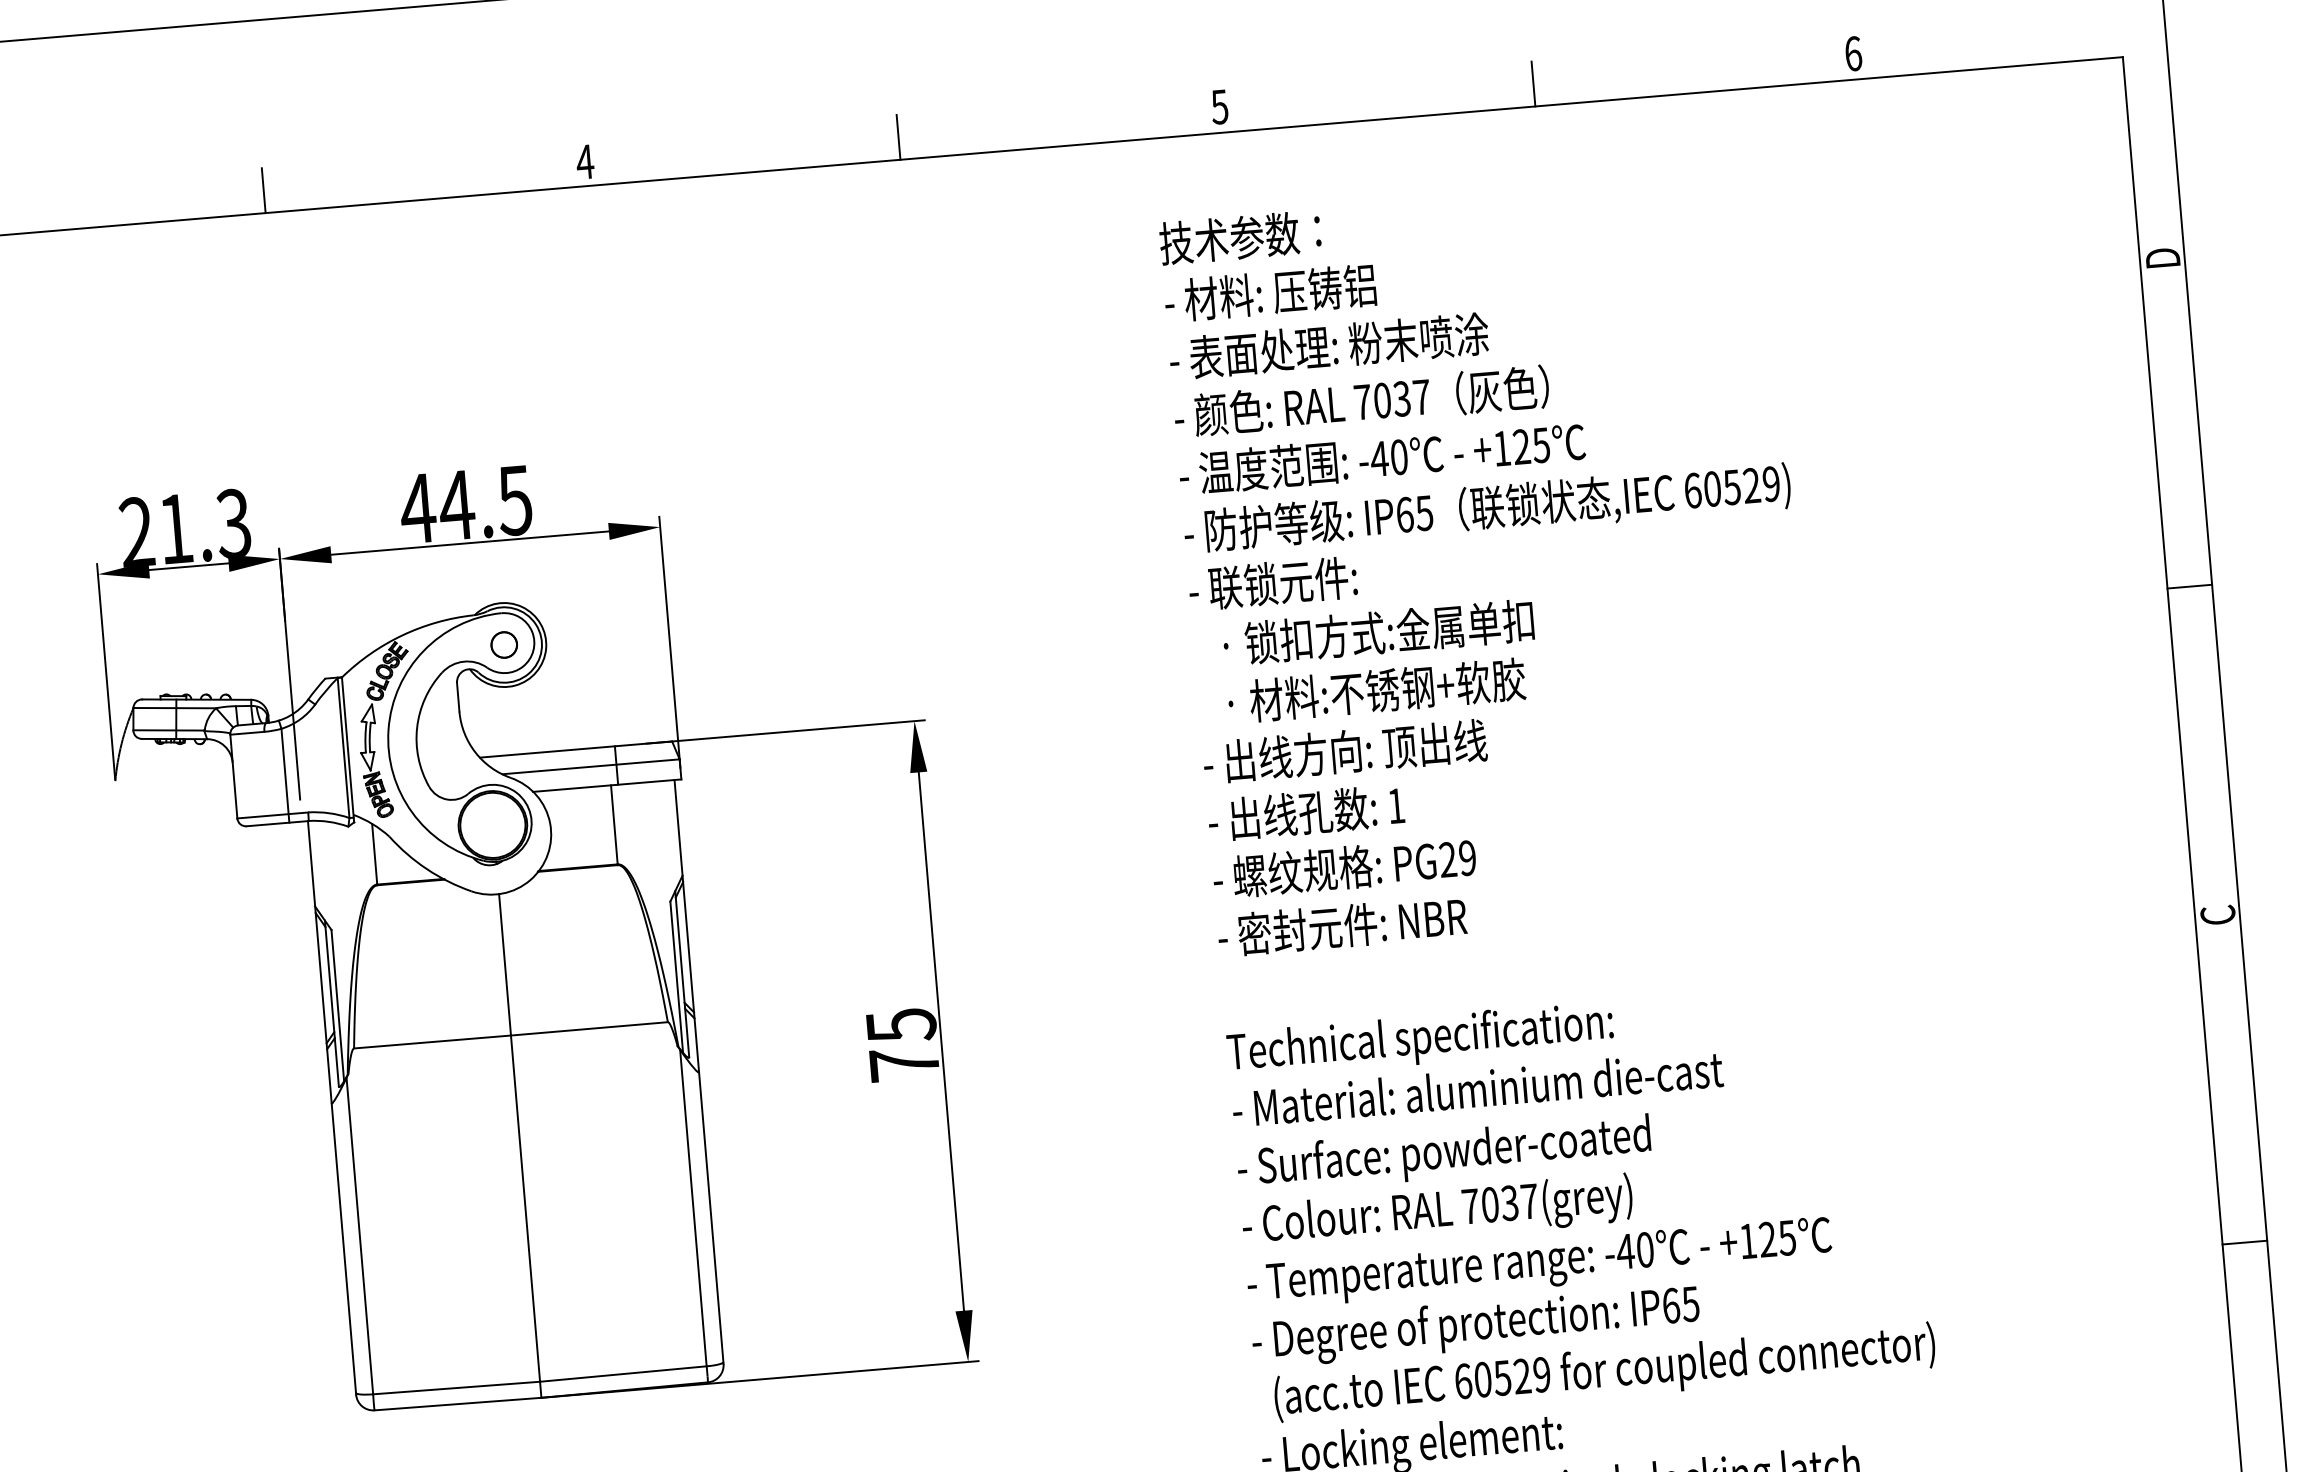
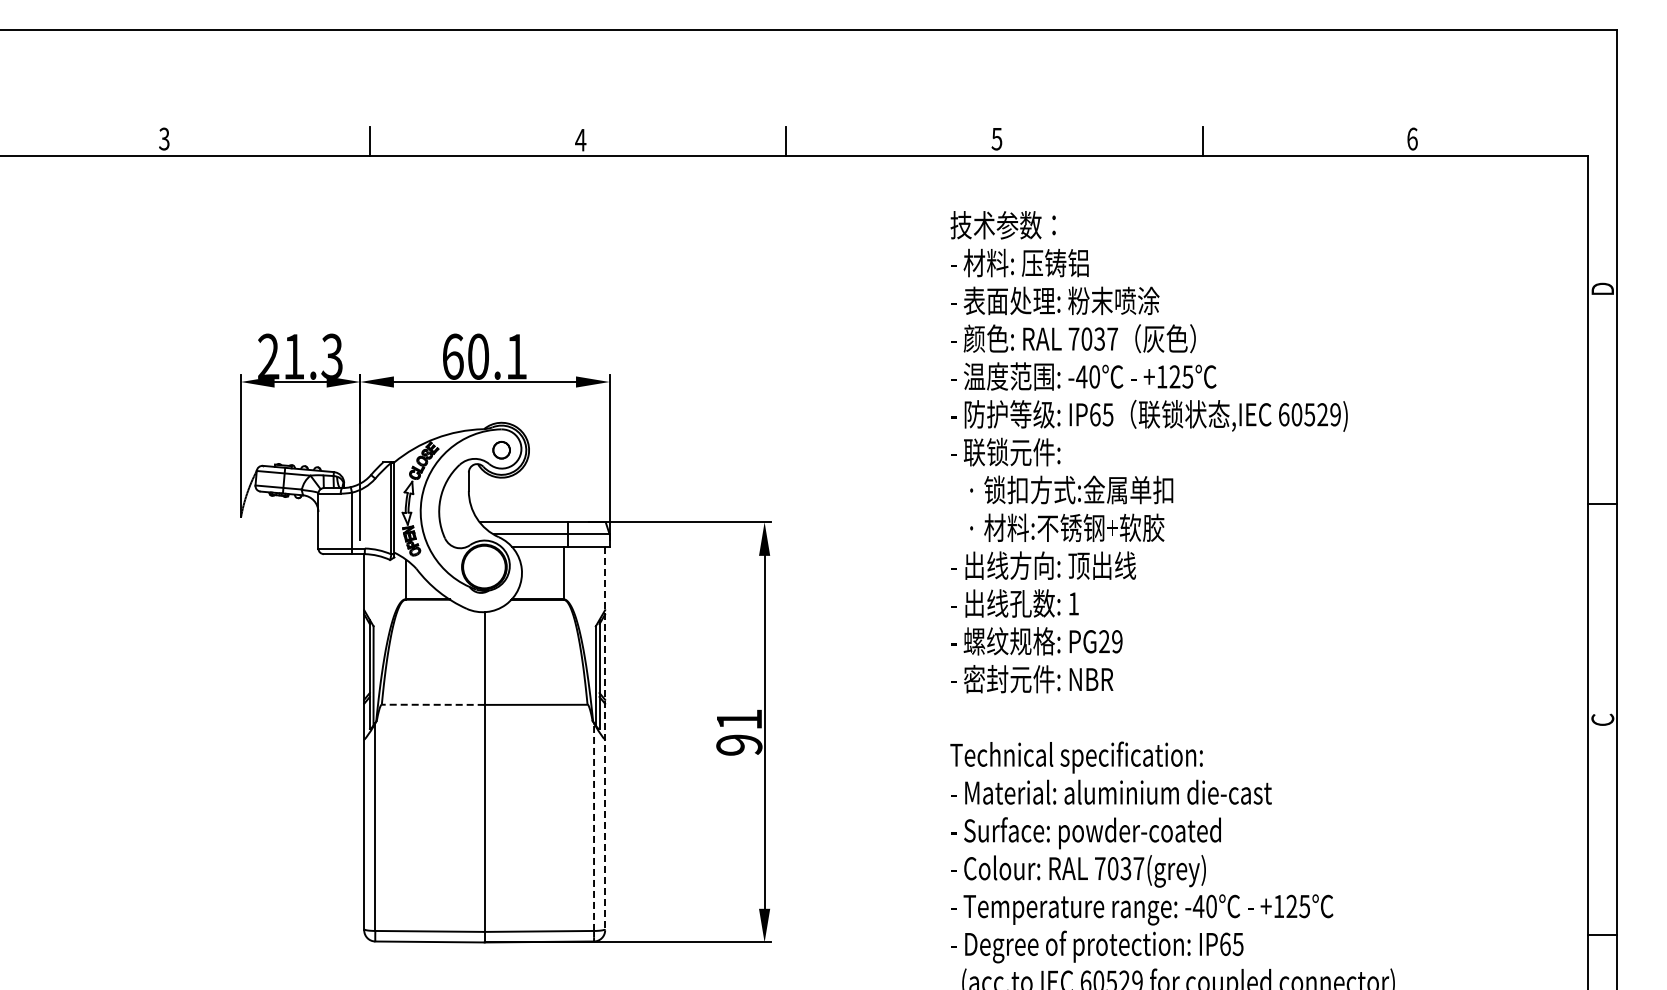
text: (466, 504) -> (484, 356), 44.5 -> 60.1
line: (431, 1041) -> (432, 704), solid -> dashed
text: (903, 1045) -> (739, 732), 75 -> 91
line: (699, 1072) -> (605, 739), solid -> dashed
line: (694, 1208) -> (594, 827), solid -> dashed

